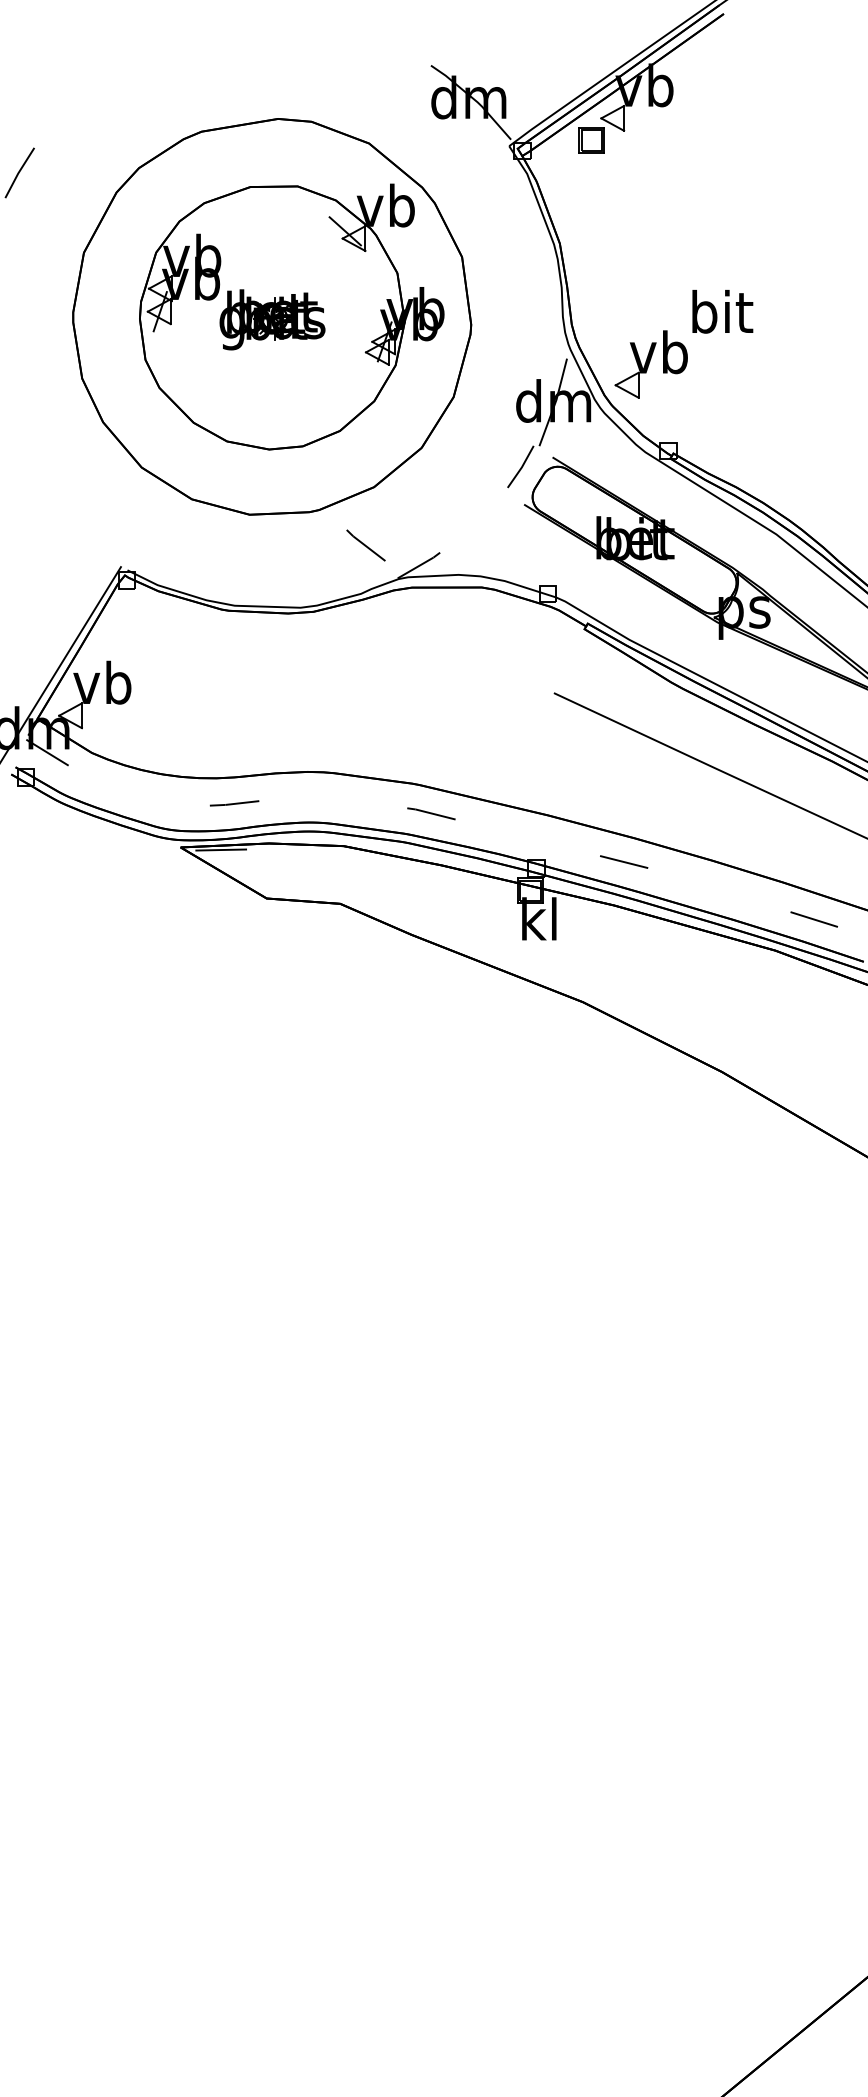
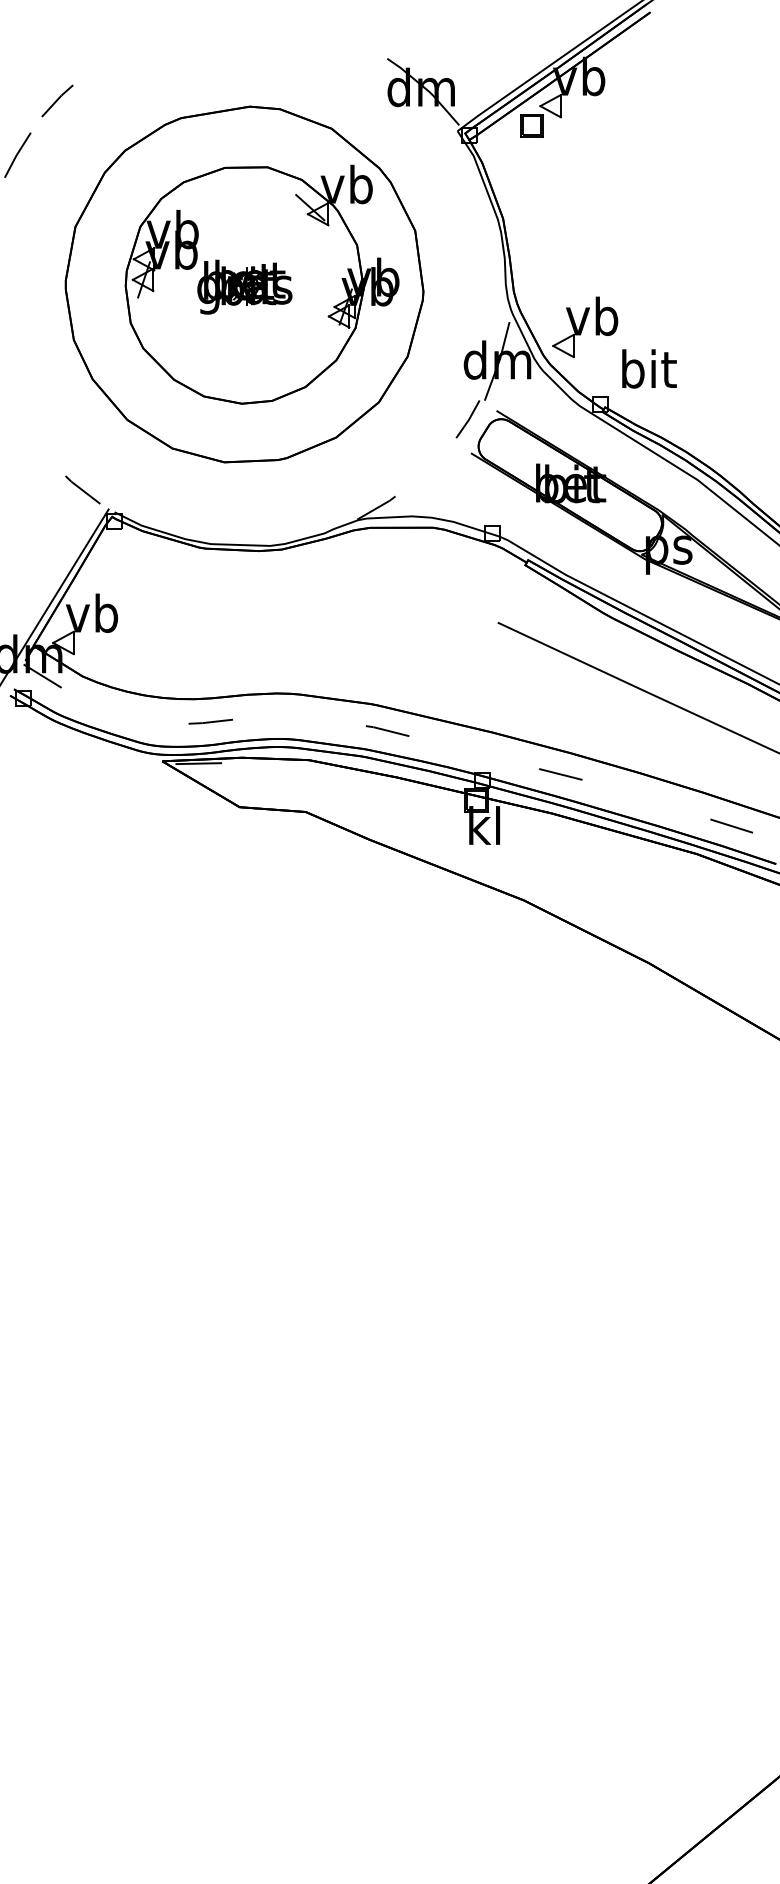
line: (63, 112) -> (57, 100), added
text: (722, 311) -> (649, 368), moved
line: (365, 544) -> (82, 489), moved

